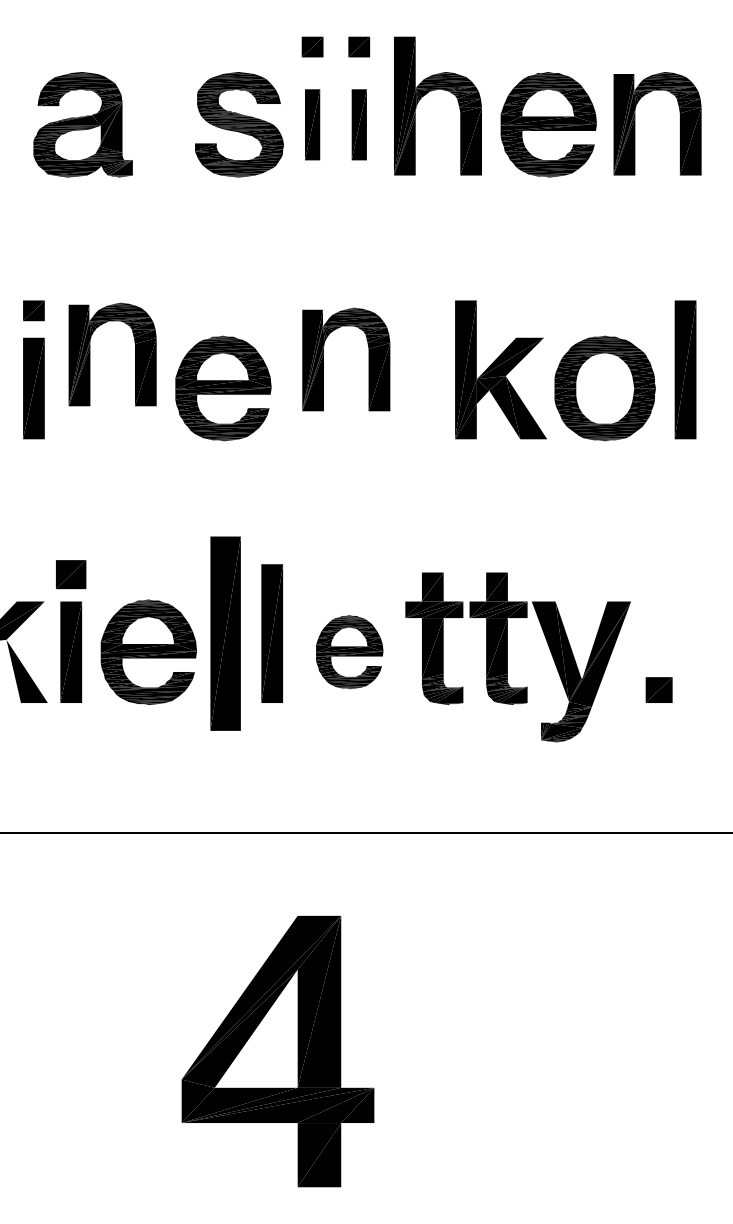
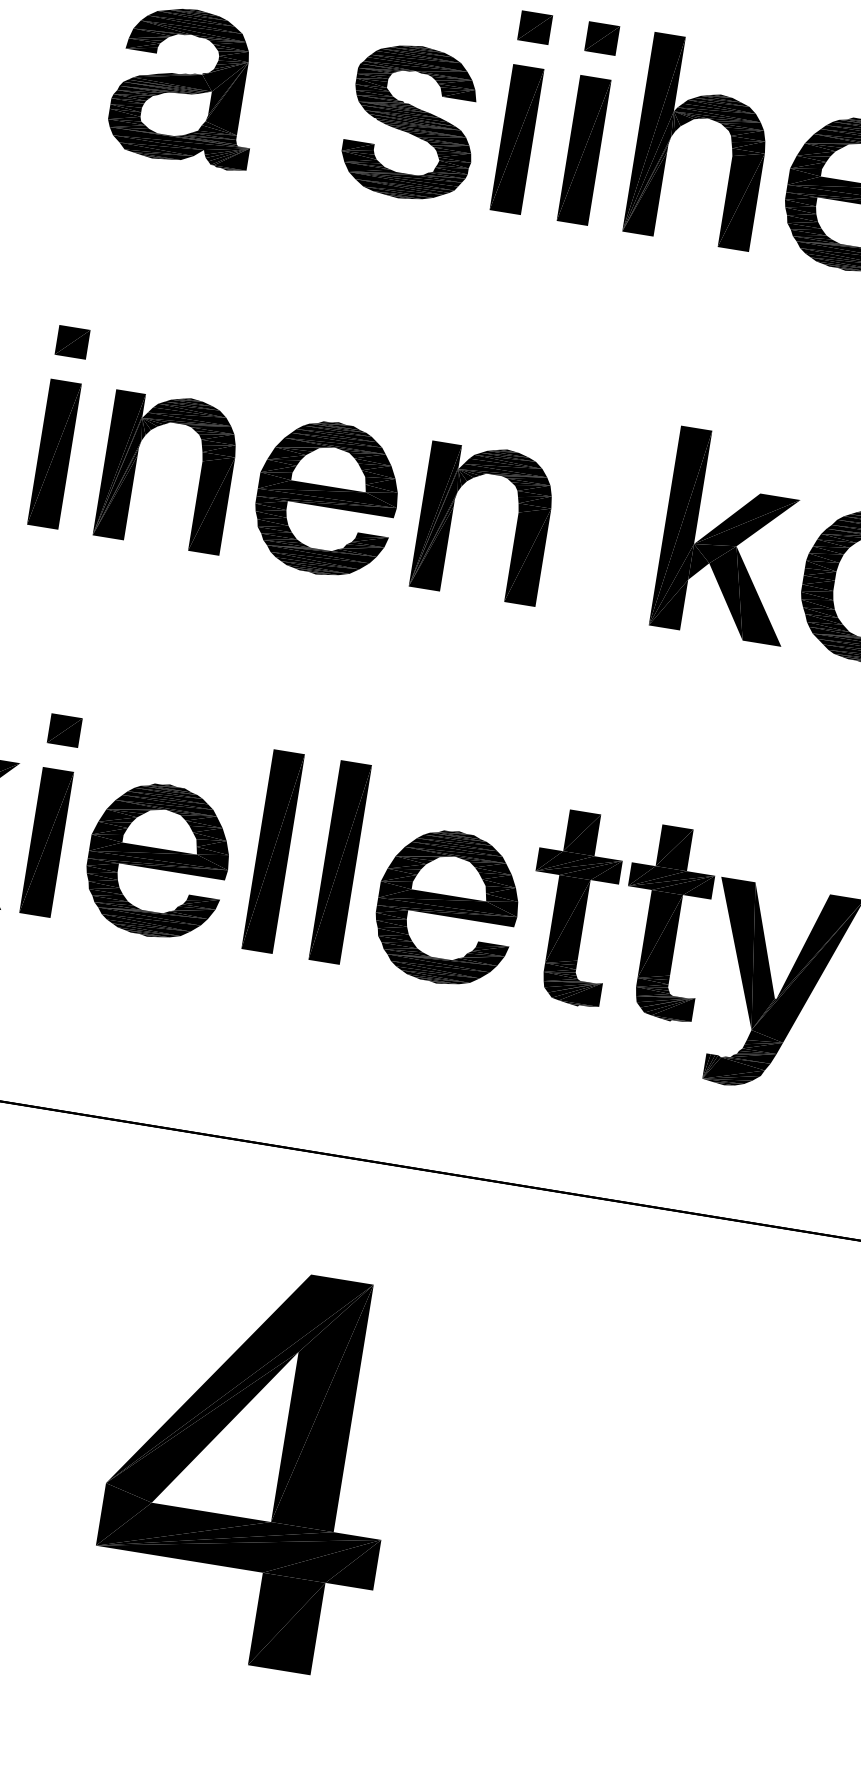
part: (312, 124) -> (516, 139), size x1.43
part: (359, 124) -> (584, 150), size x1.43
part: (90, 354) -> (136, 465), moved
part: (368, 359) -> (516, 527), moved
part: (71, 574) -> (65, 730), size x0.71
part: (225, 633) -> (273, 851), size x0.71
part: (349, 651) -> (447, 906), size x1.43

